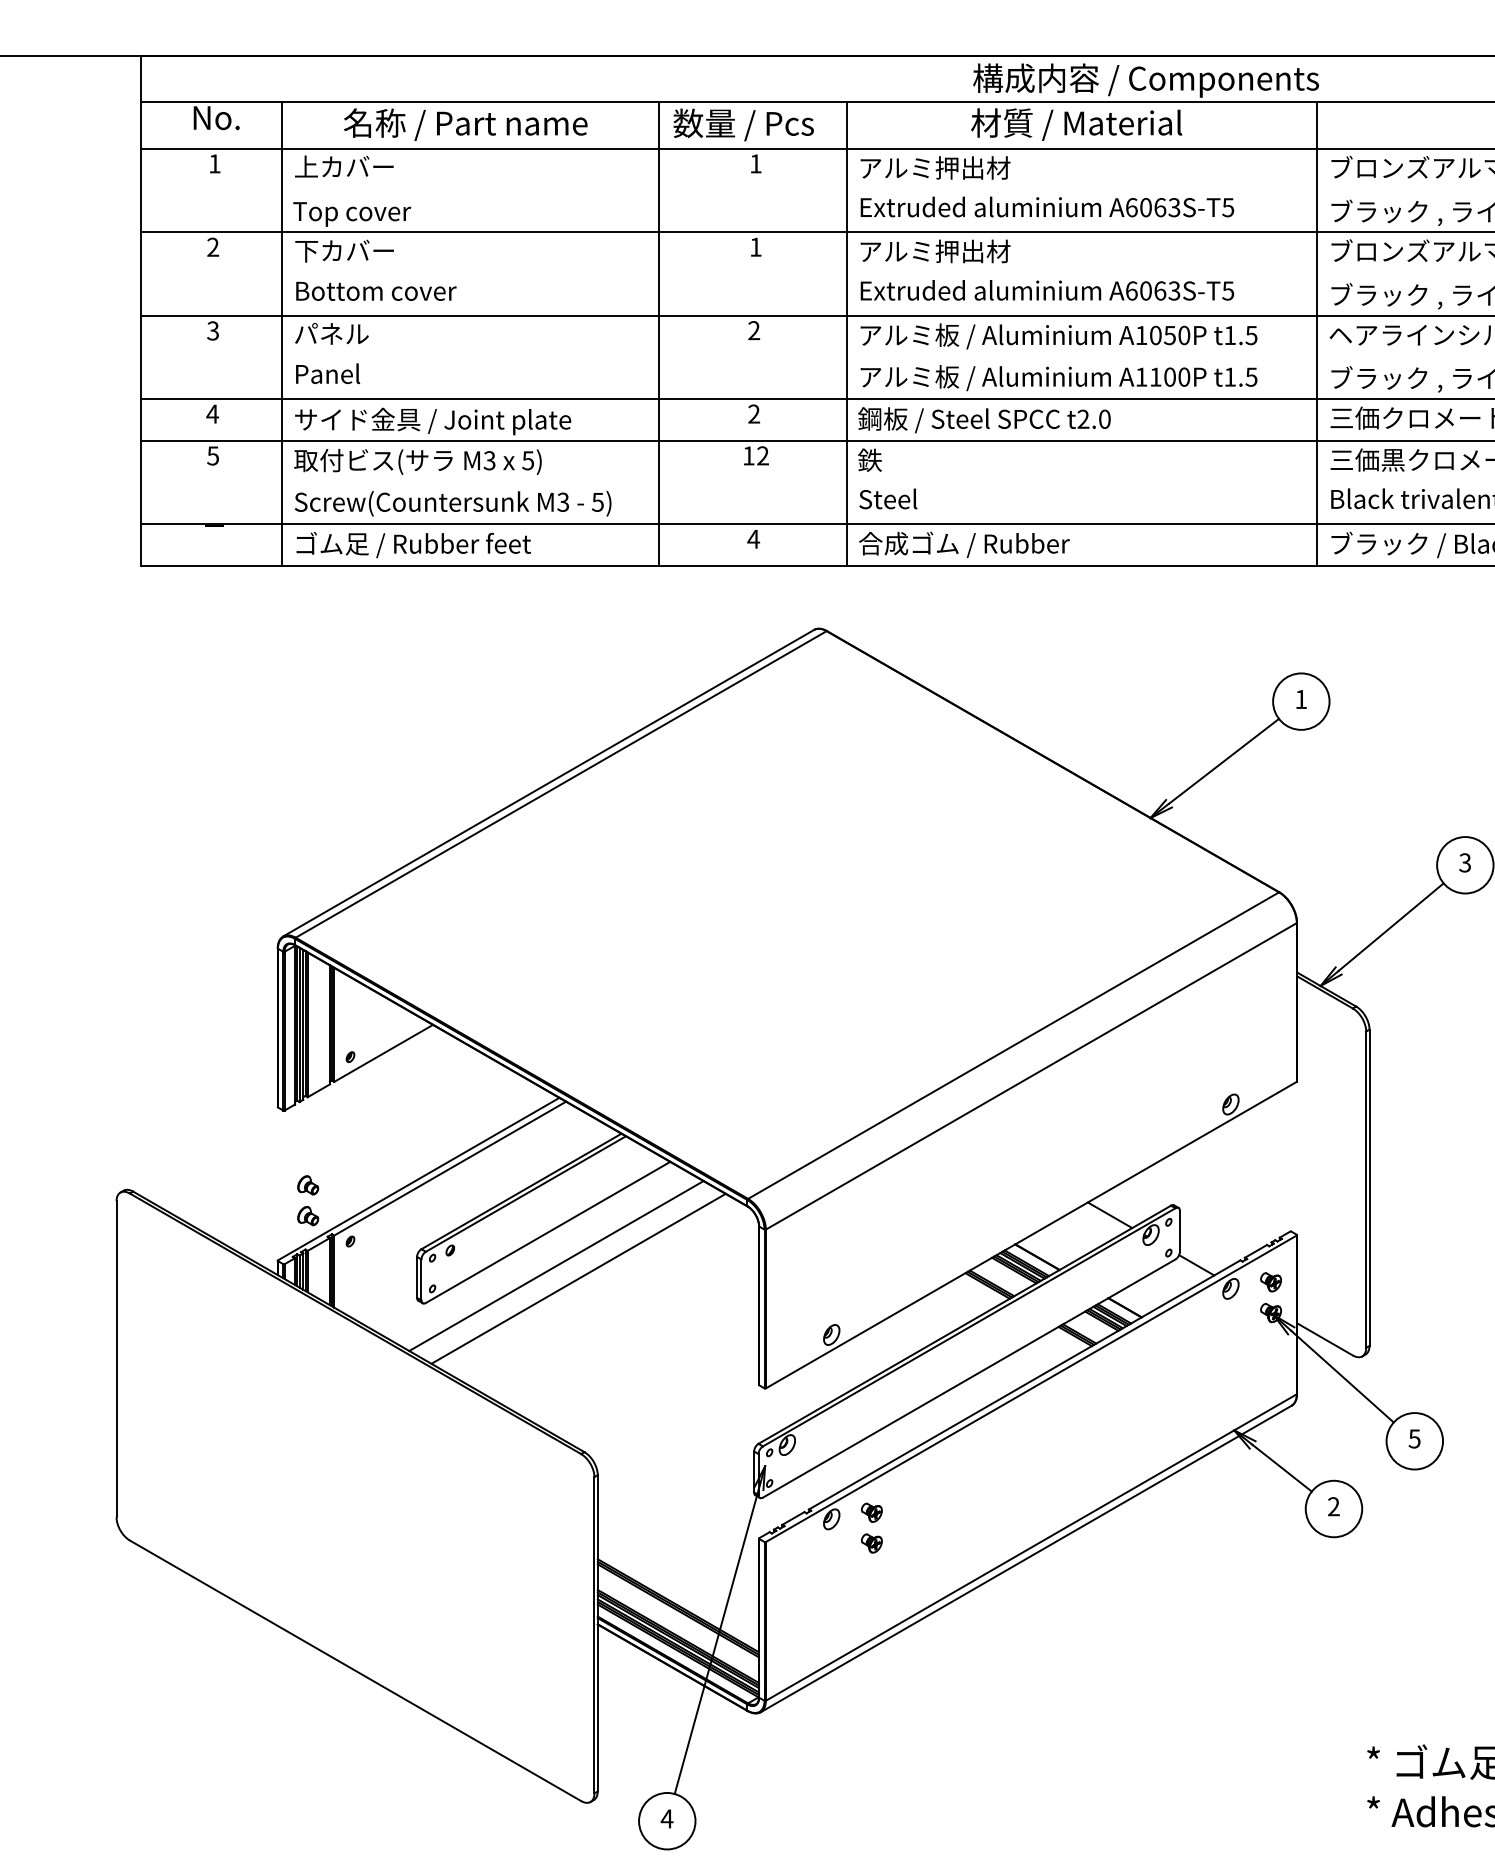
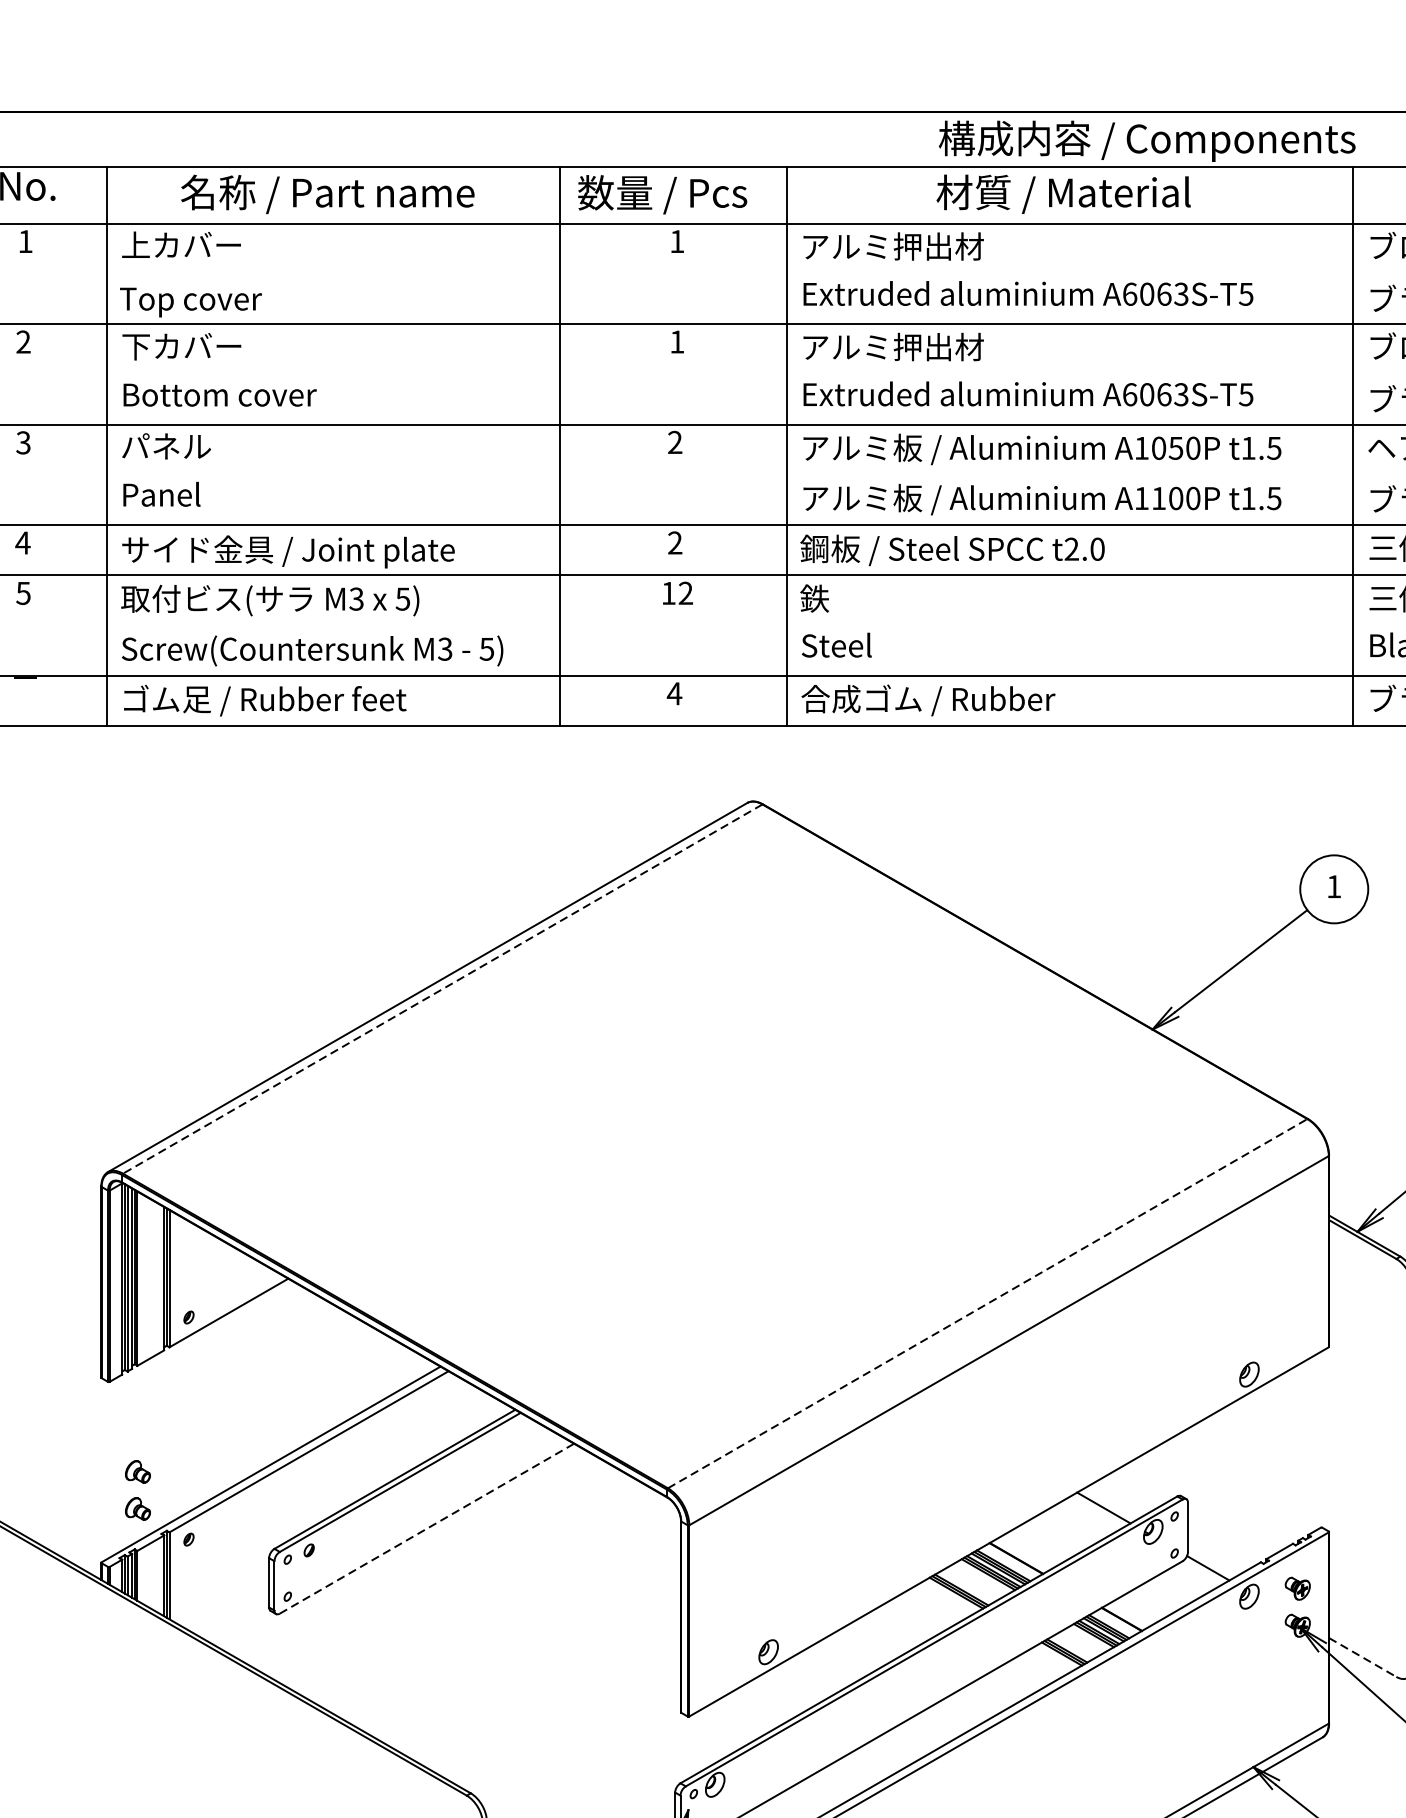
line: (561, 784) -> (443, 989), solid -> dashed
line: (1013, 1045) -> (987, 1303), solid -> dashed
line: (548, 1232) -> (427, 1528), solid -> dashed
line: (556, 1266) -> (437, 1569), removed
line: (578, 1278) -> (463, 1584), removed
line: (1325, 1339) -> (1363, 1657), solid -> dashed

